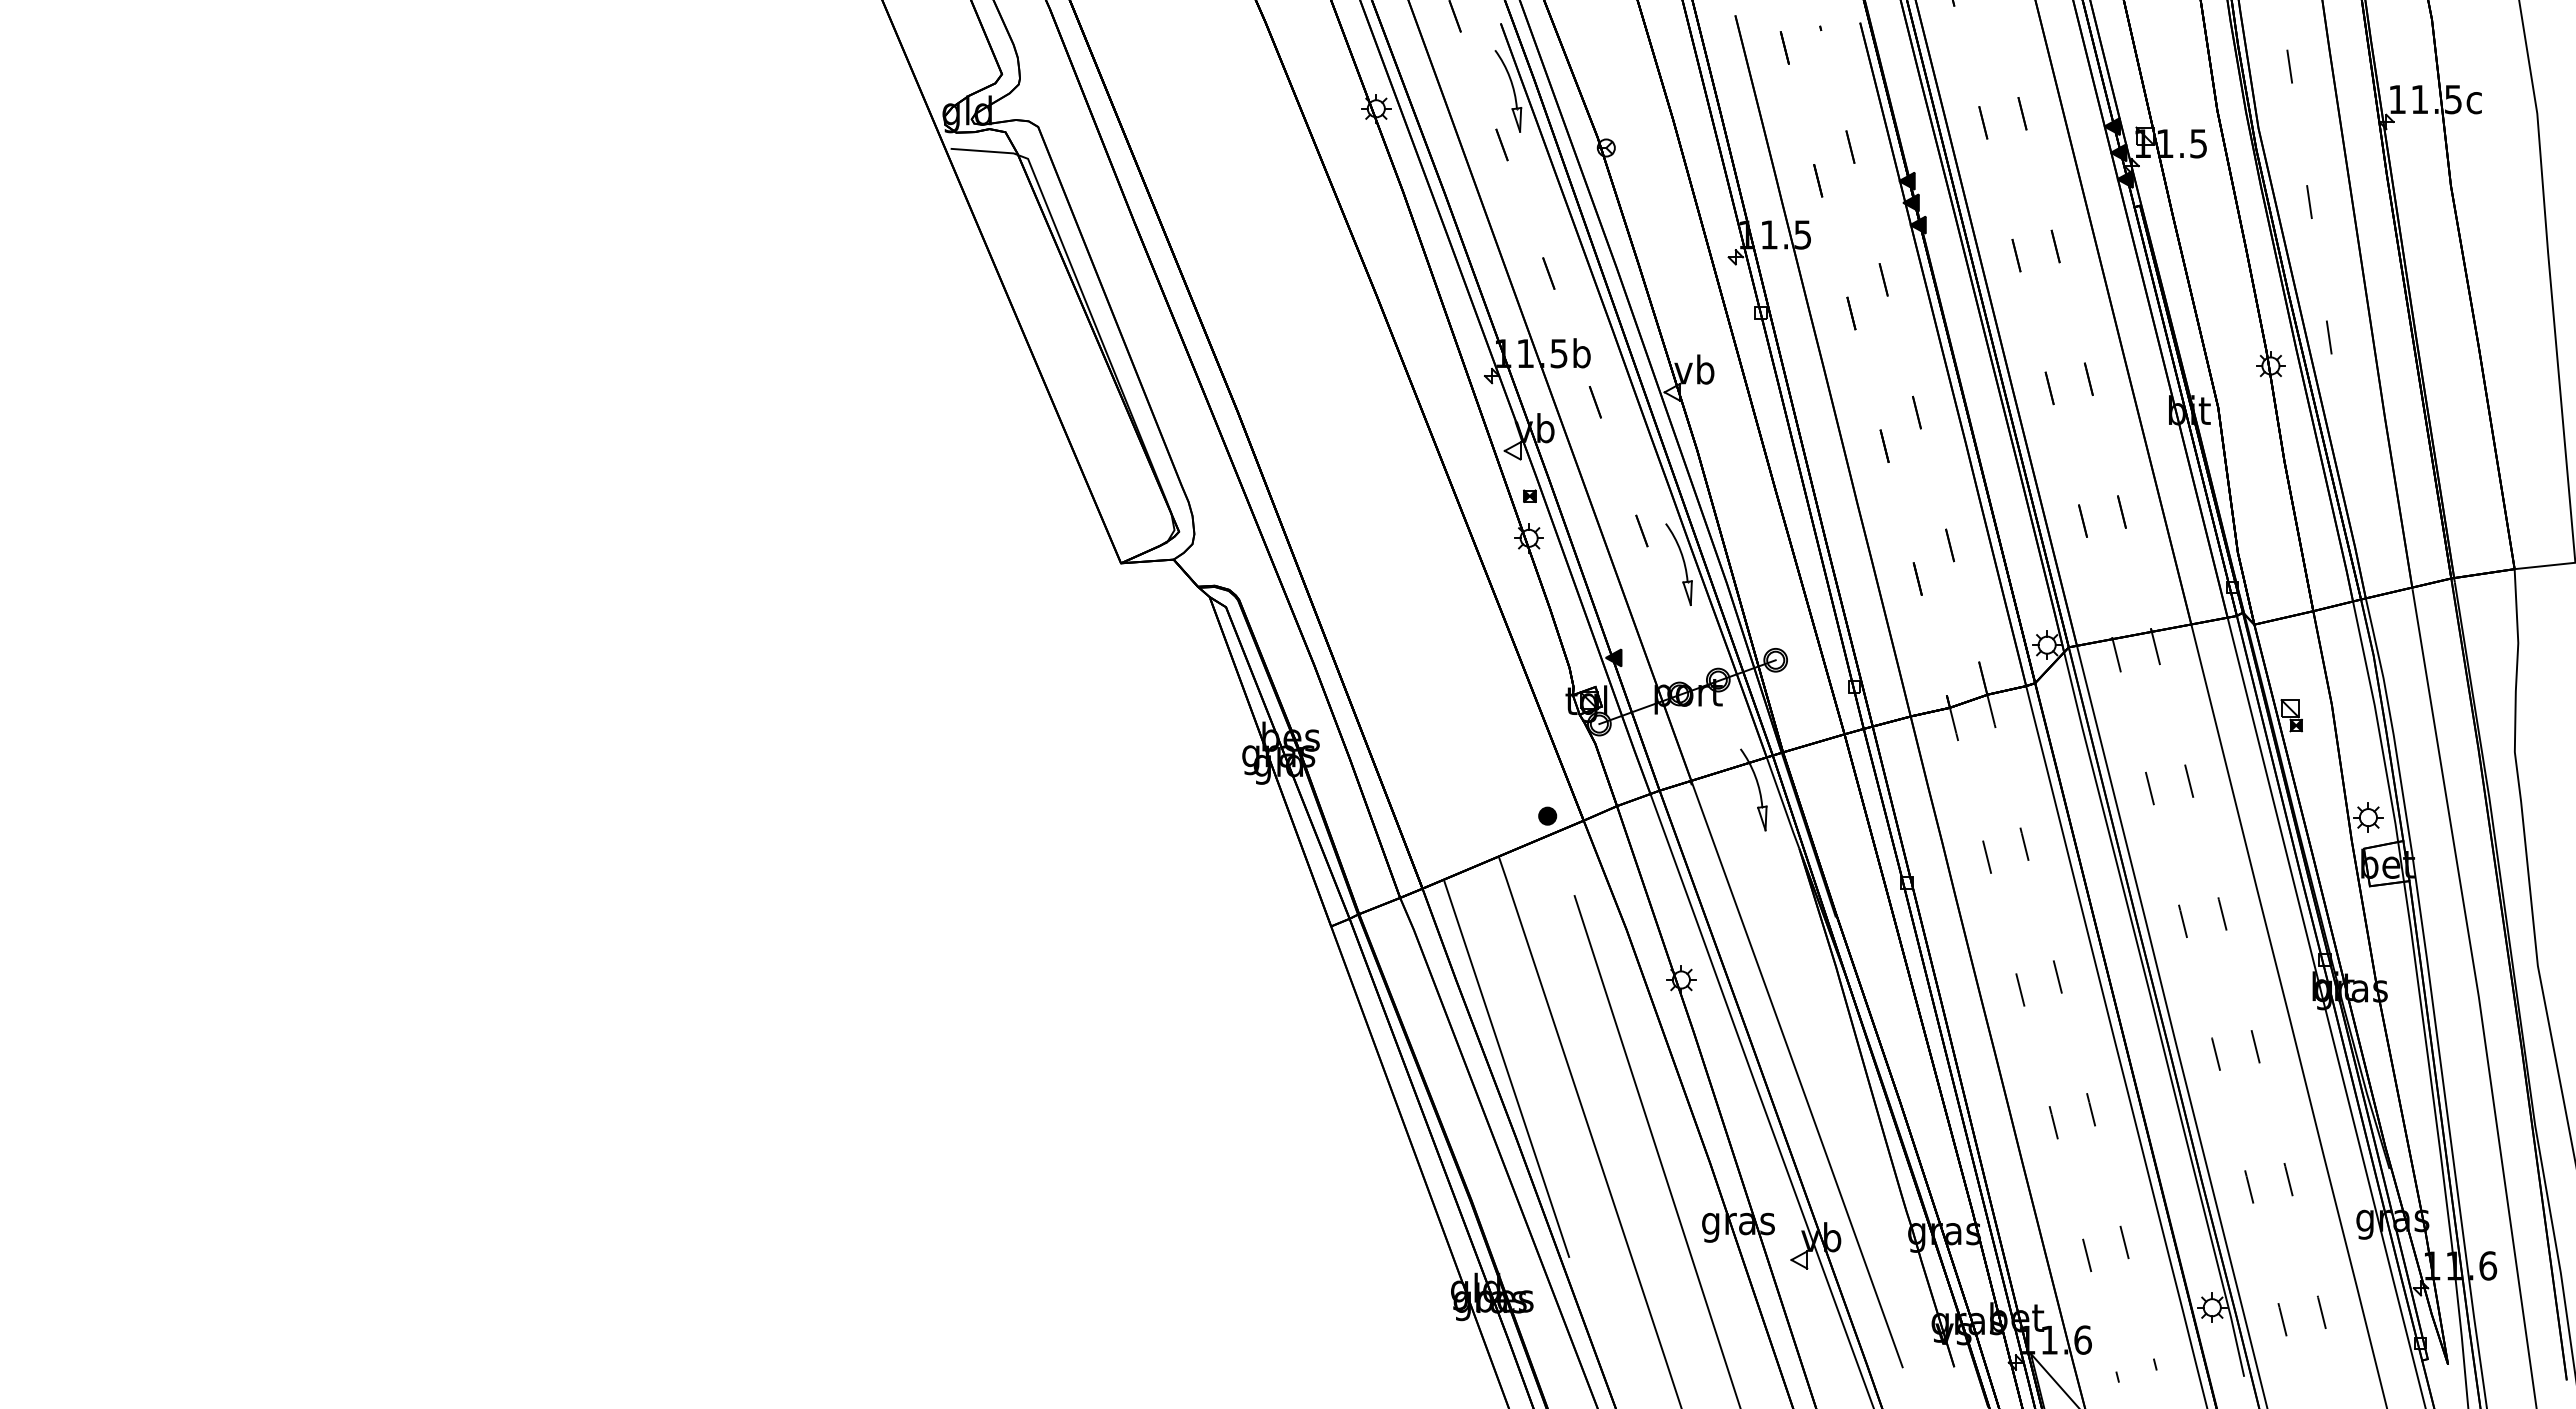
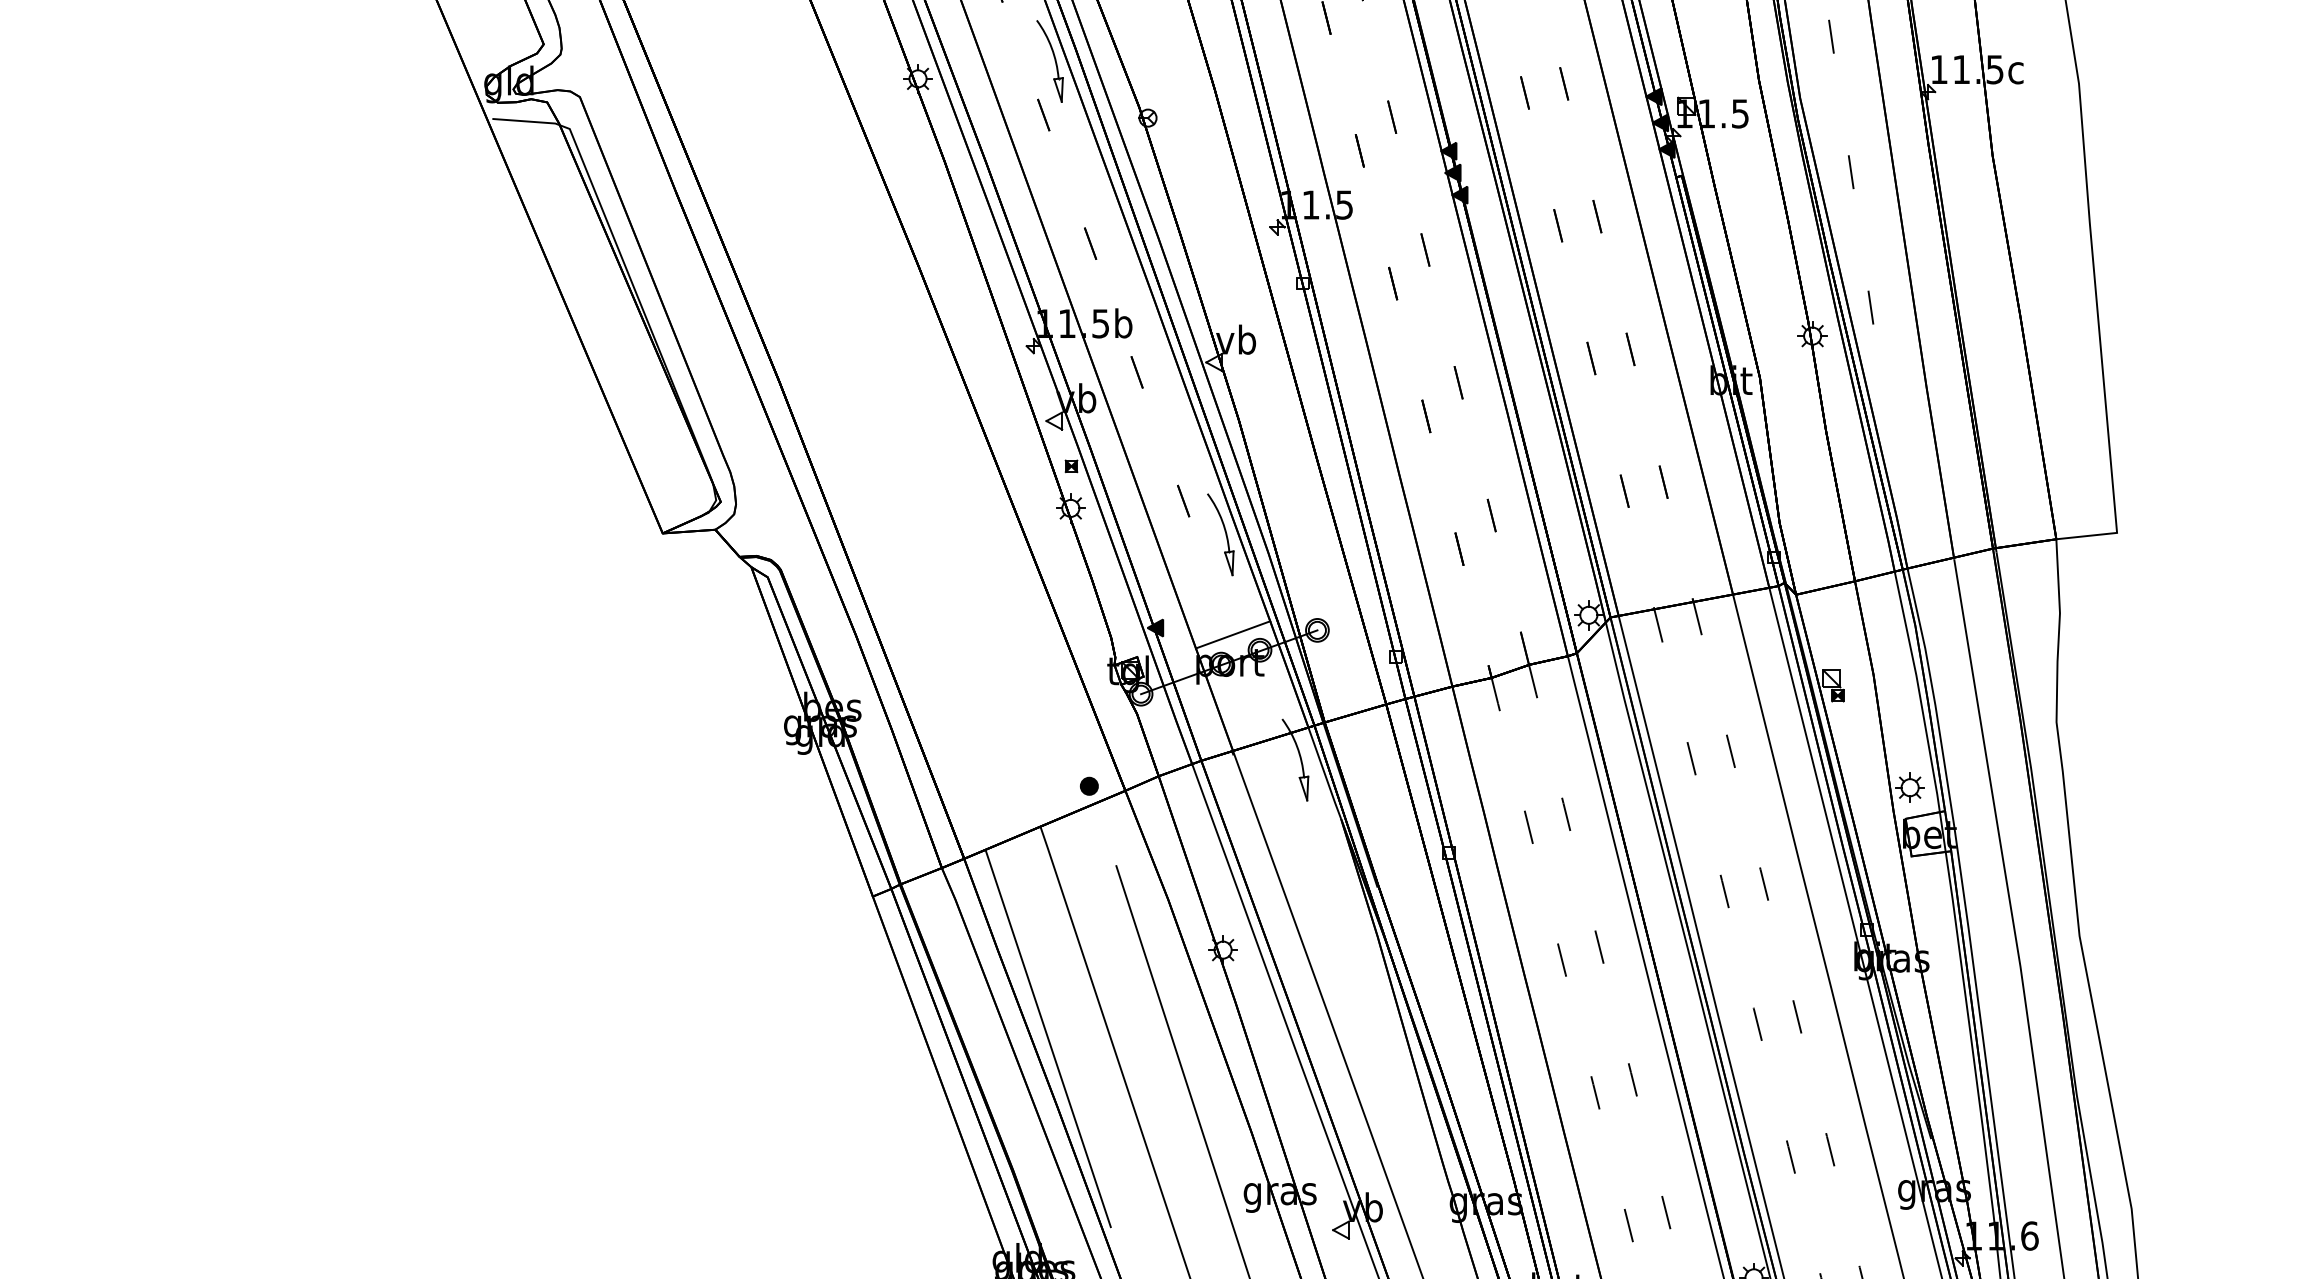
line: (1691, 664) -> (1233, 634), added

